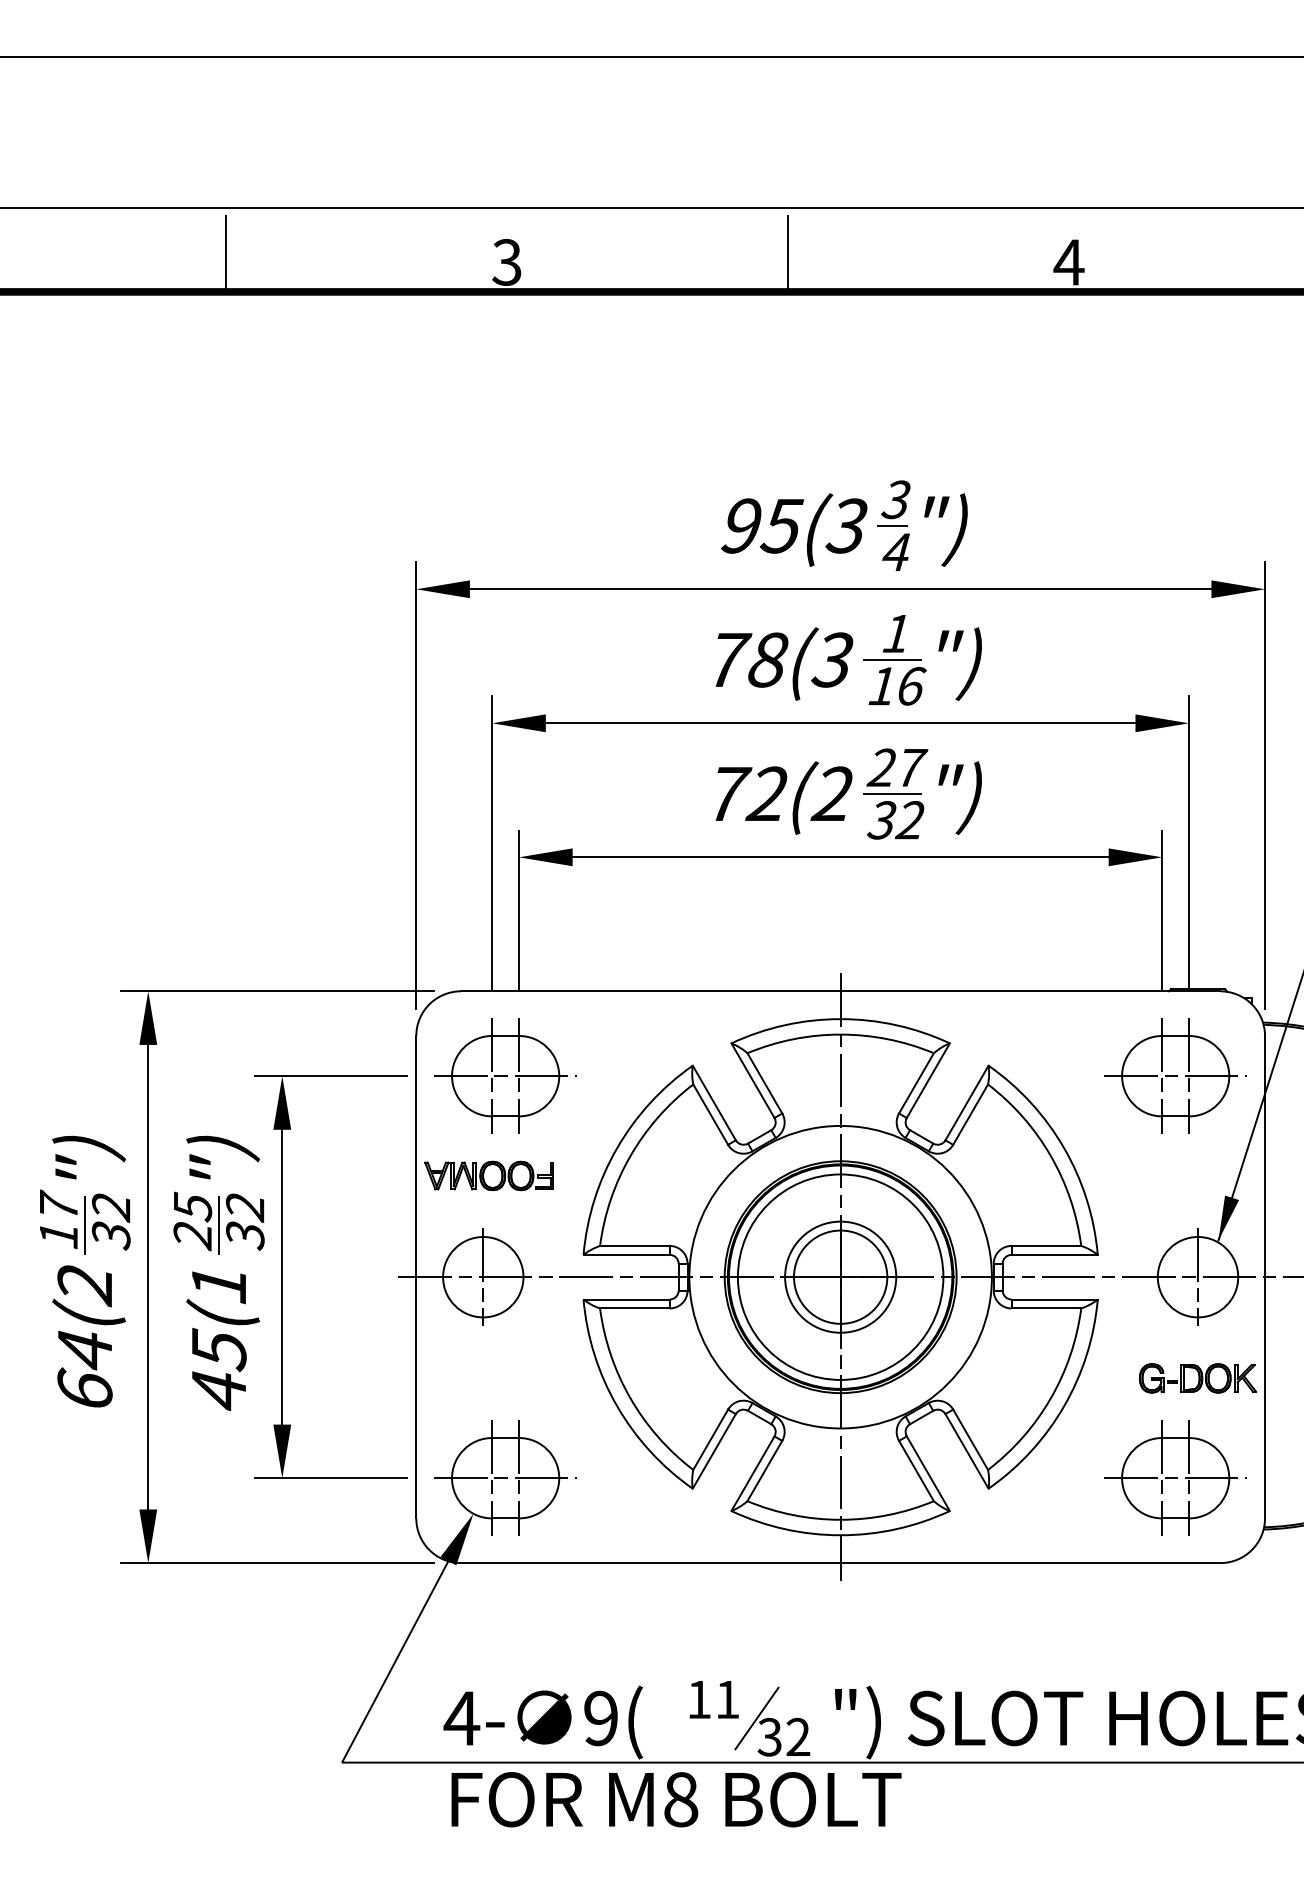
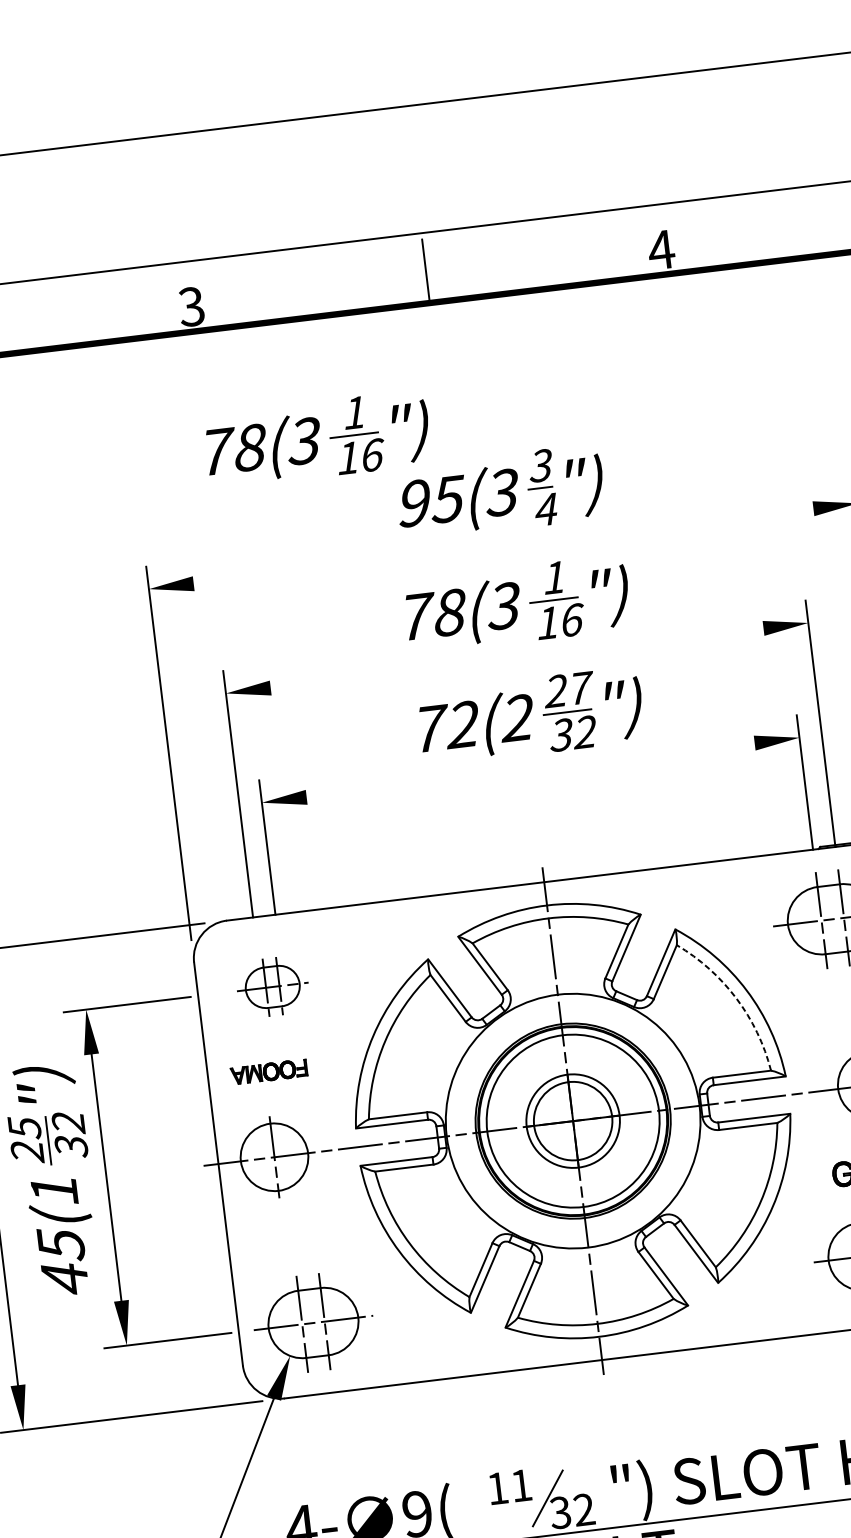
part: (636, 437) -> (317, 440), added
line: (840, 589) -> (503, 546), removed
line: (840, 723) -> (517, 658), removed
line: (840, 857) -> (530, 770), removed
part: (505, 1075) -> (272, 986), size x0.6
arc: (1050, 1155) -> (736, 998), solid -> dashed
part: (488, 1175) -> (268, 1071), size x0.7

